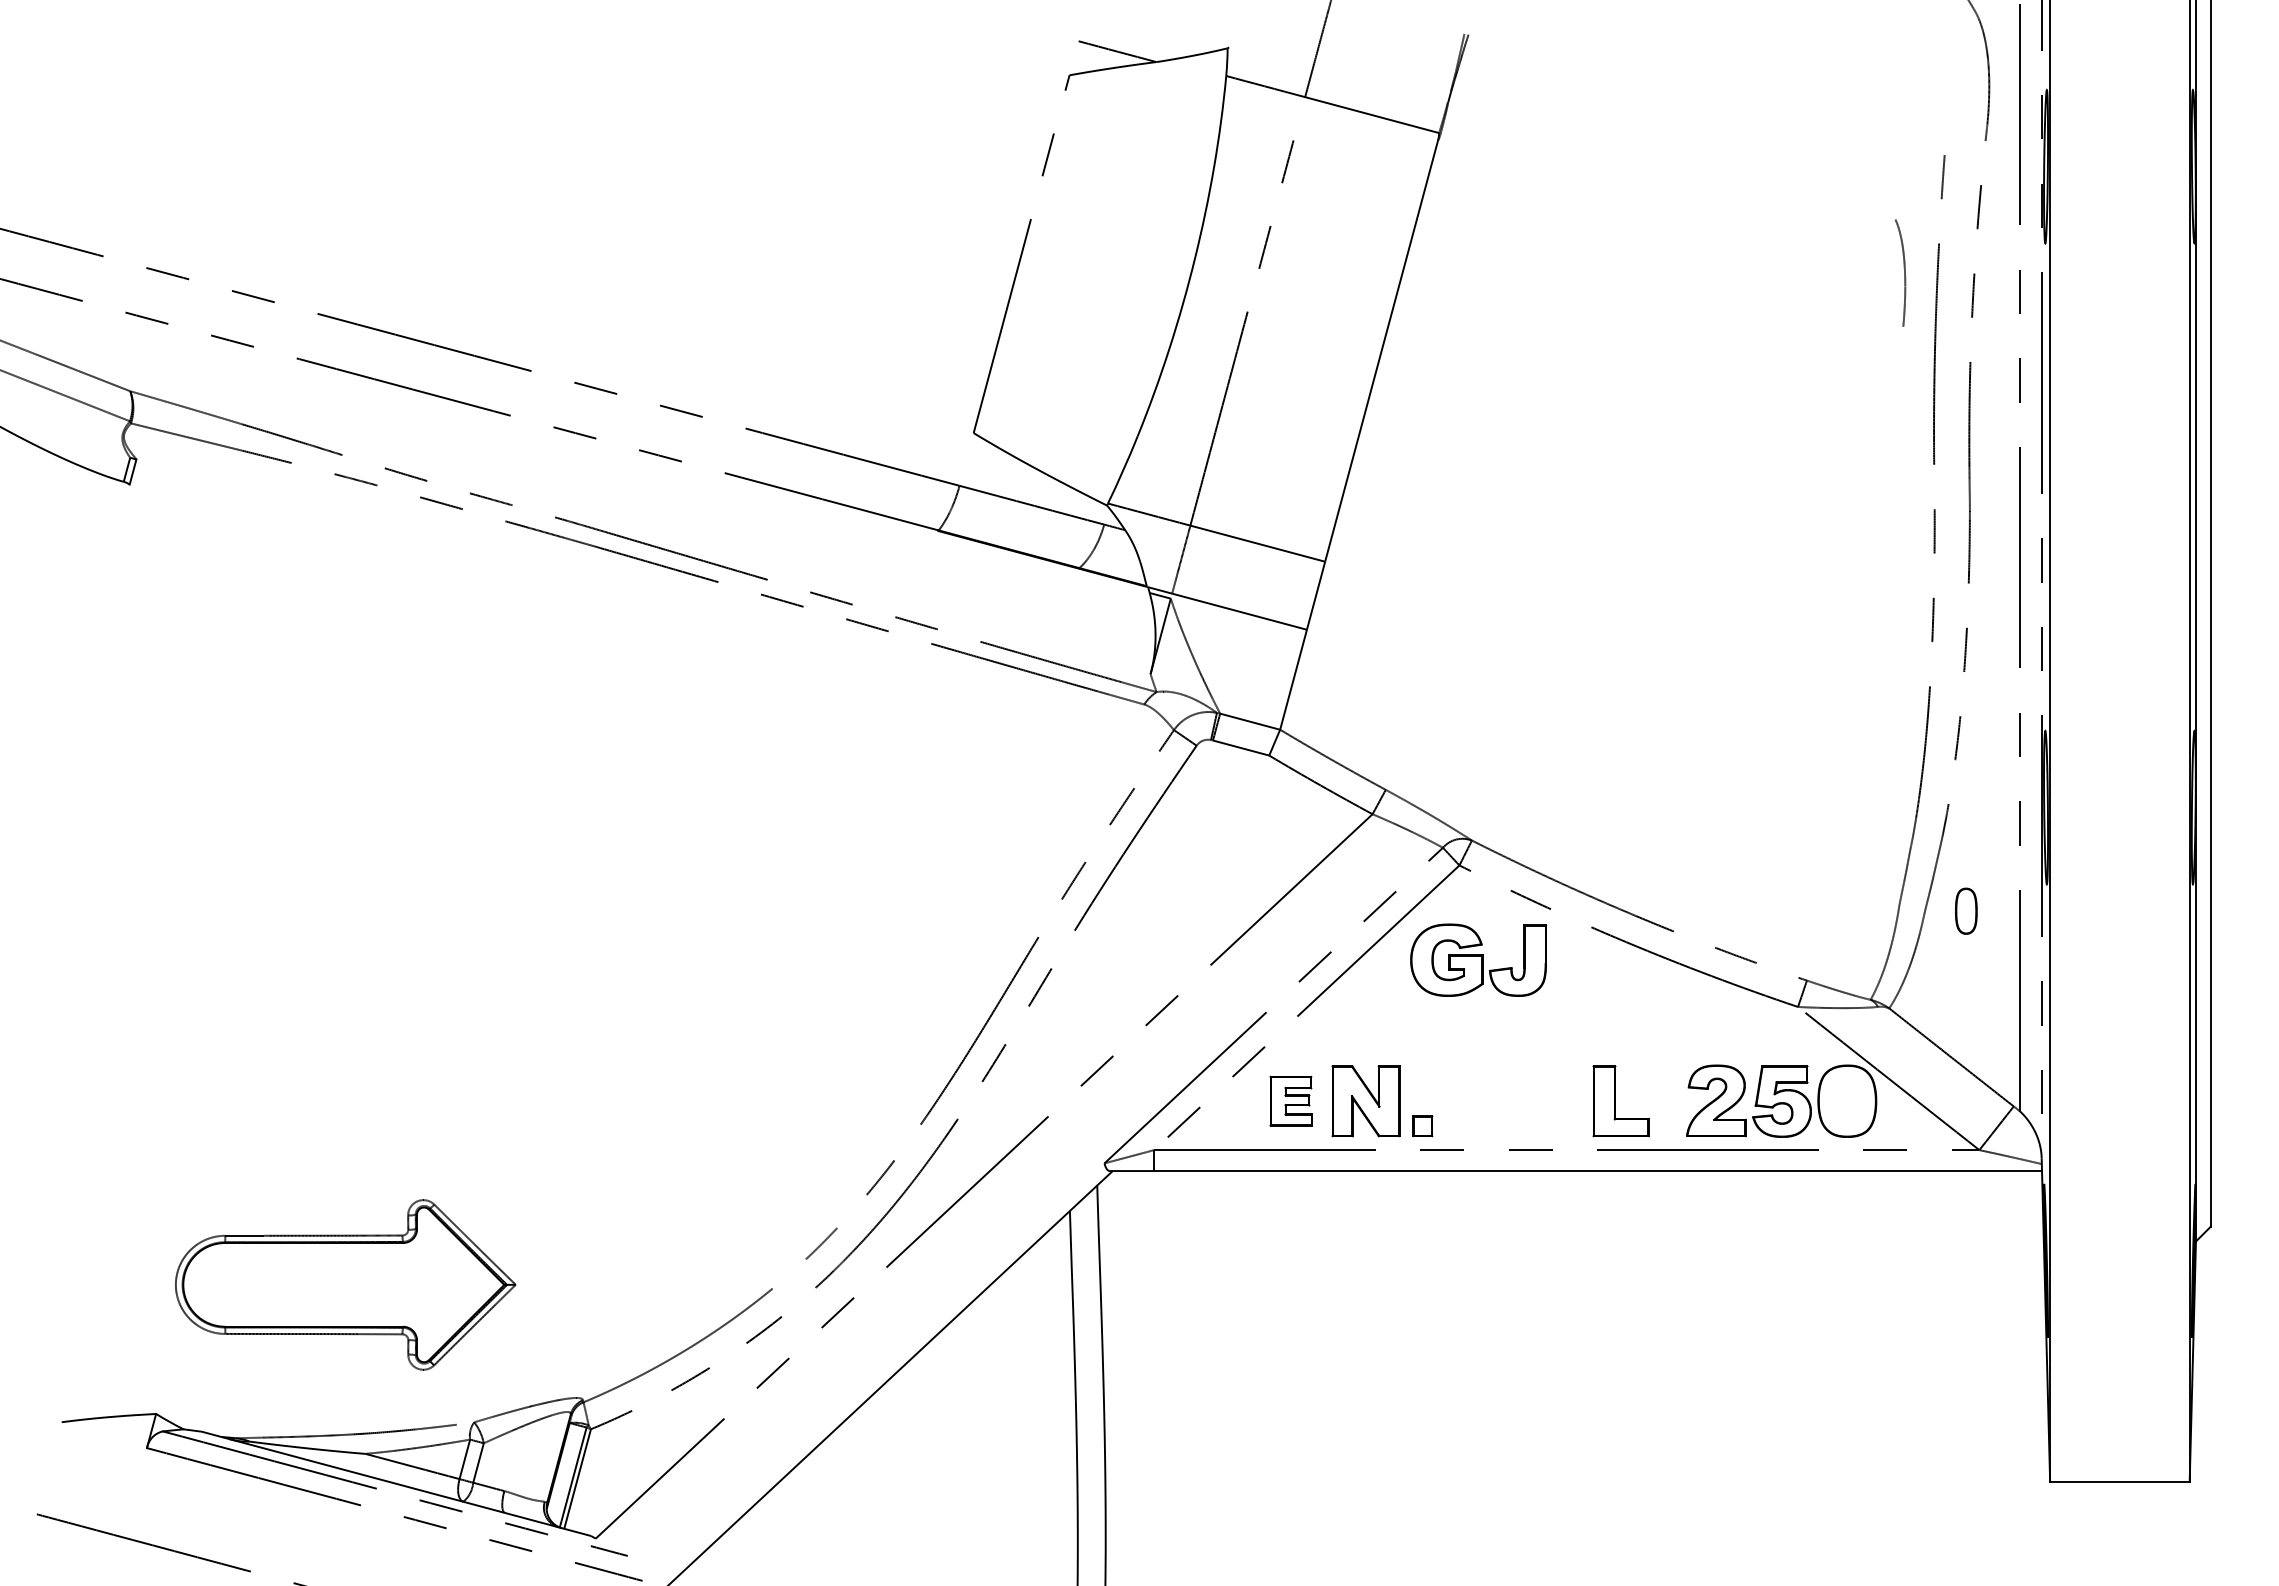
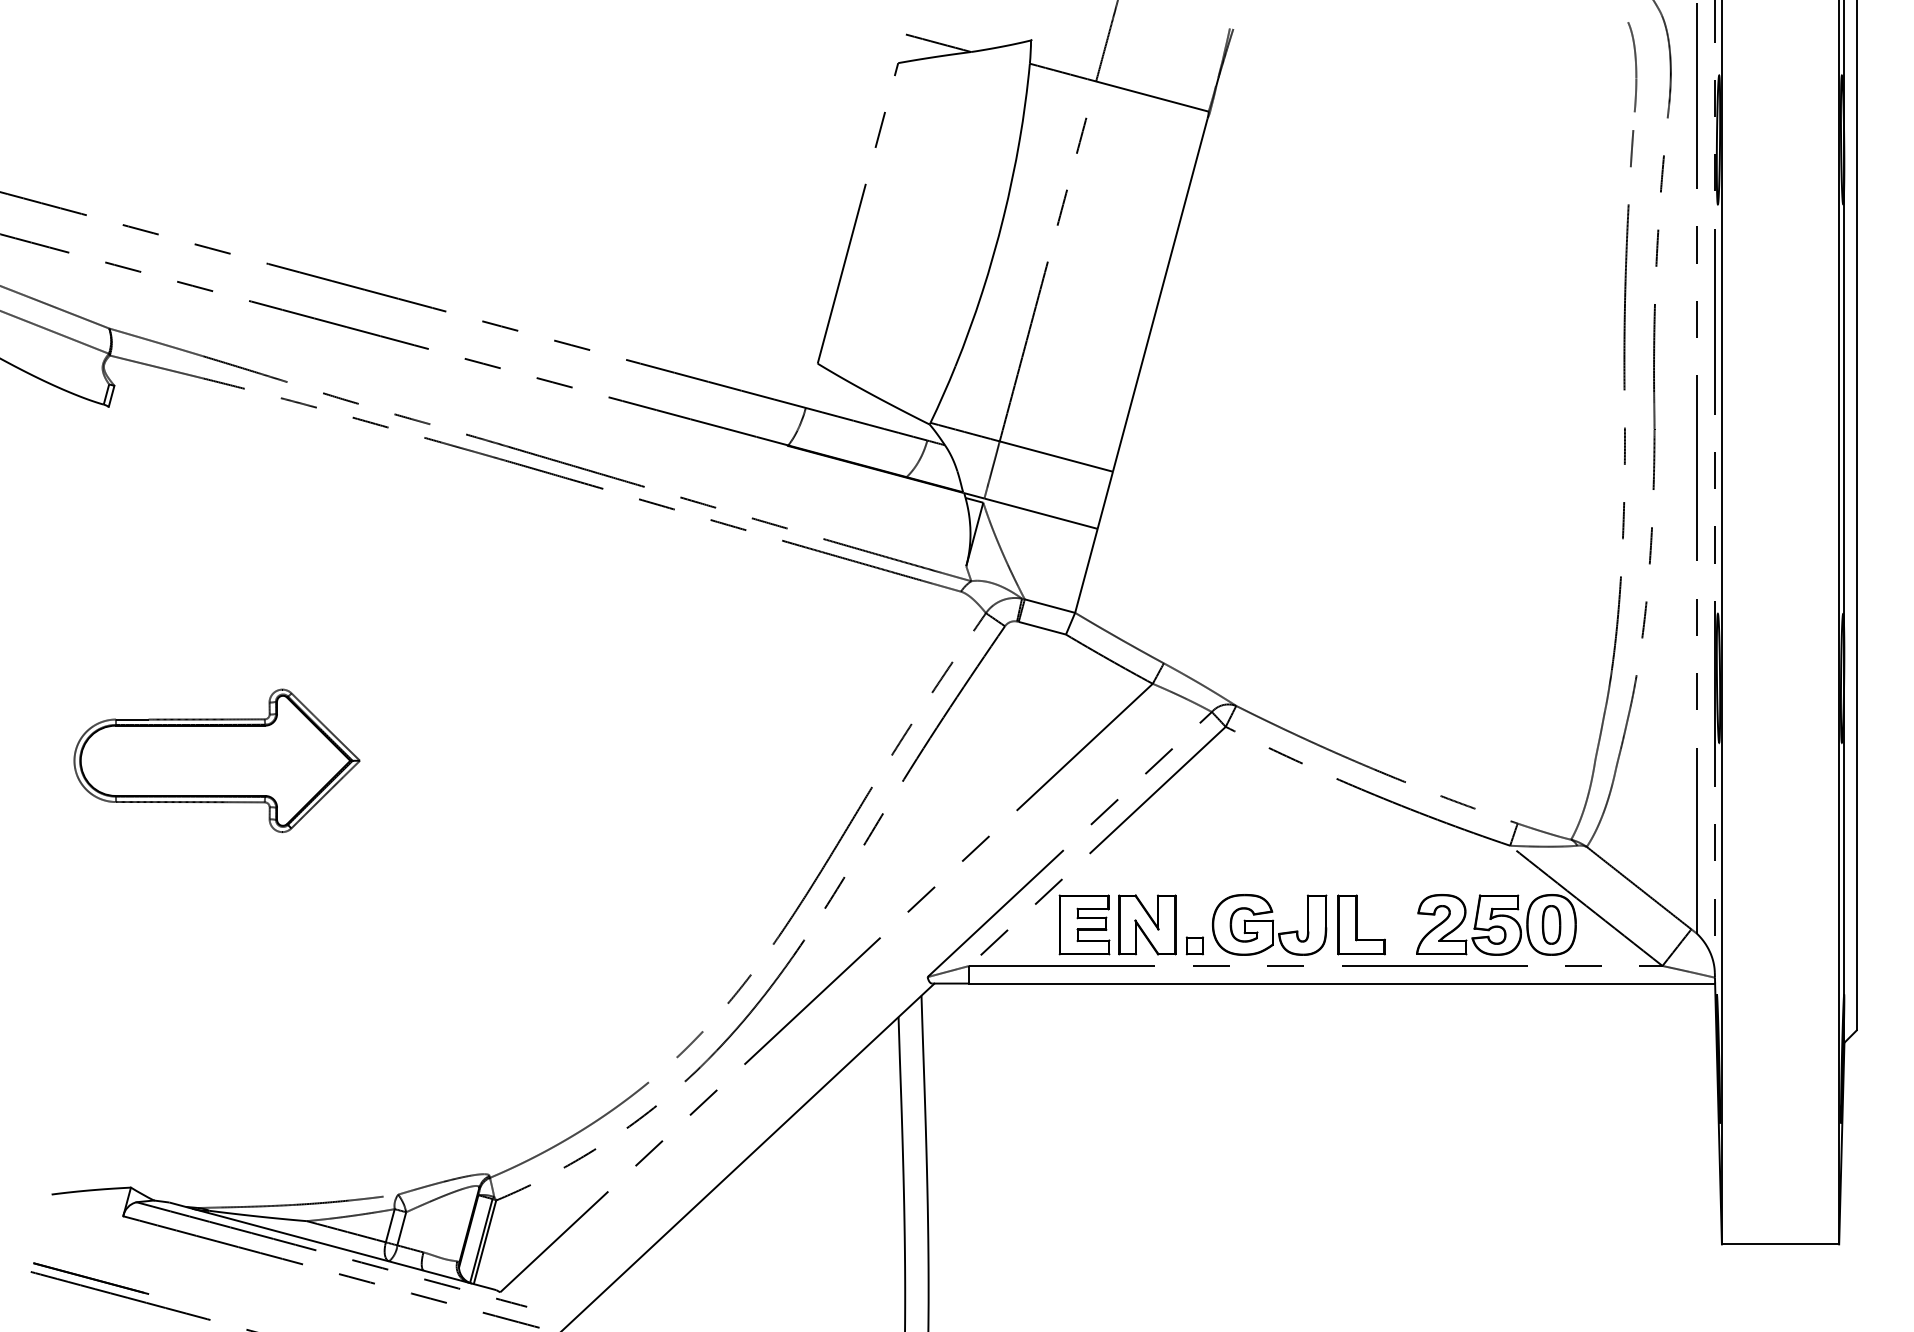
curve: (1904, 272) -> (1635, 66), moved
part: (1966, 910) -> (1551, 924), moved
part: (1478, 959) -> (1269, 924), moved
part: (1290, 1101) -> (1083, 925), size x1.43
part: (345, 1284) -> (216, 760), moved
line: (108, 1522) -> (90, 1278), added

